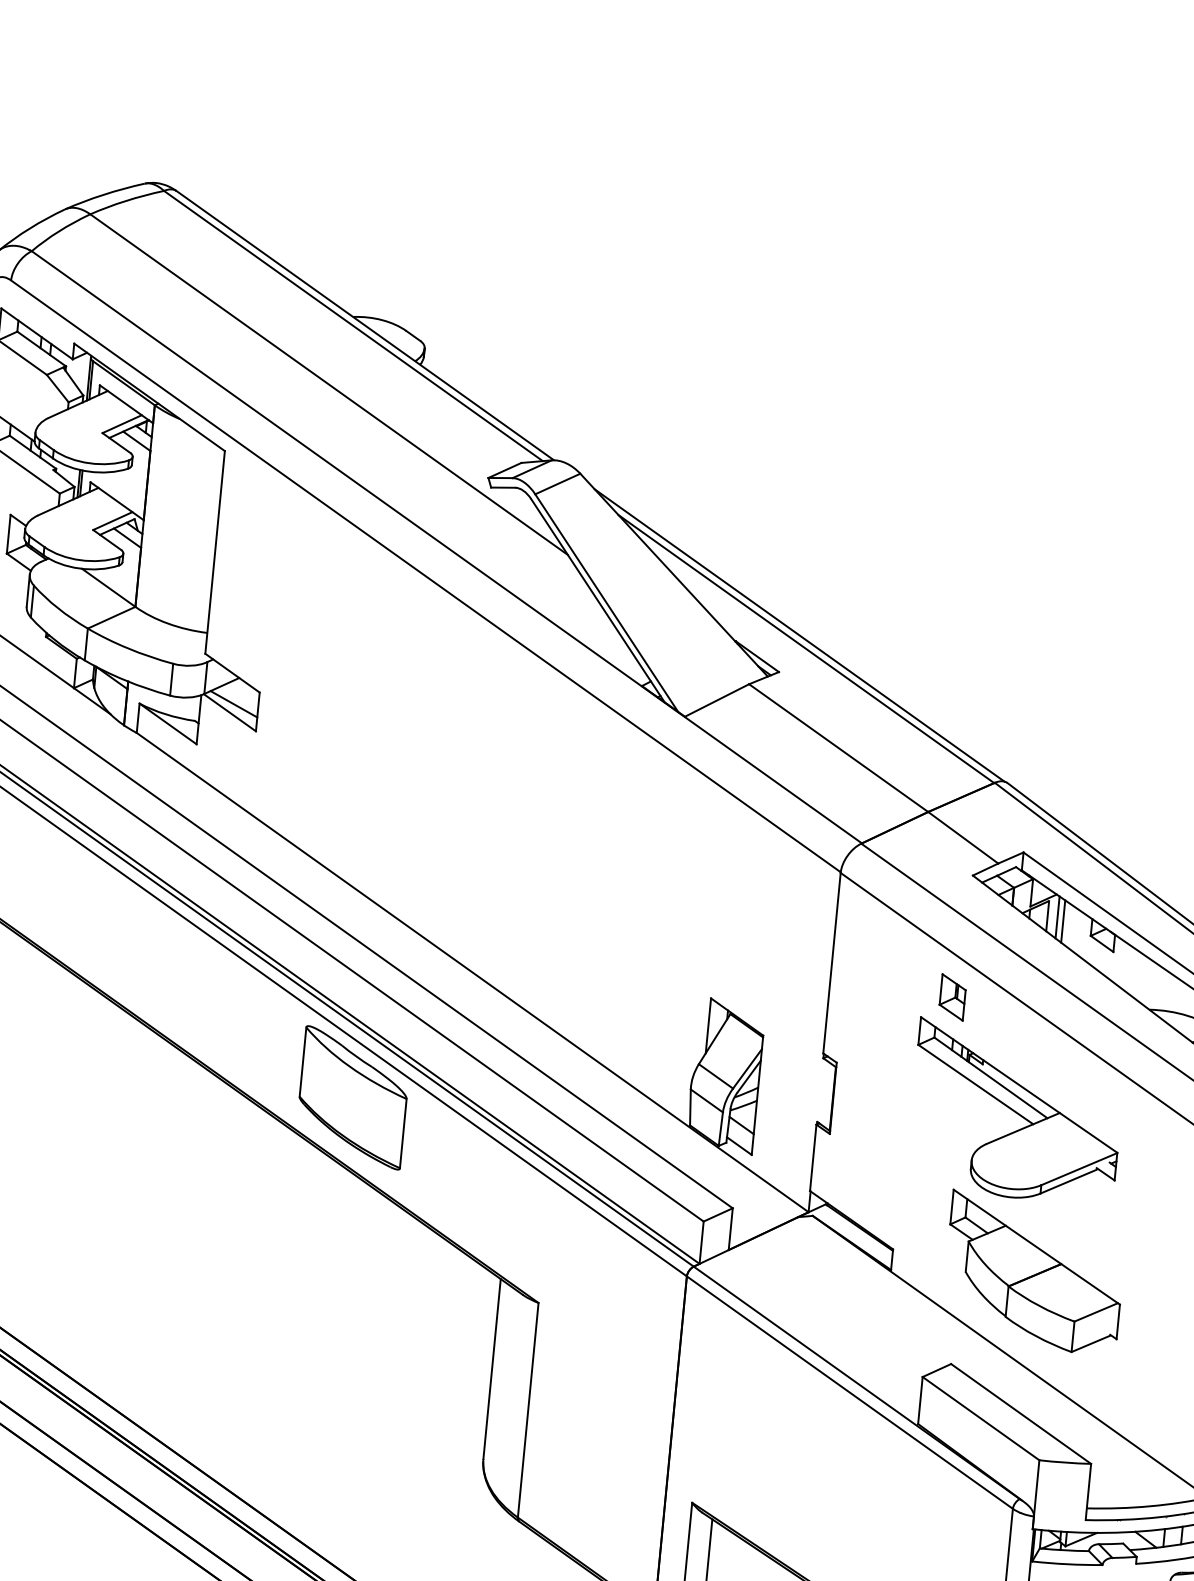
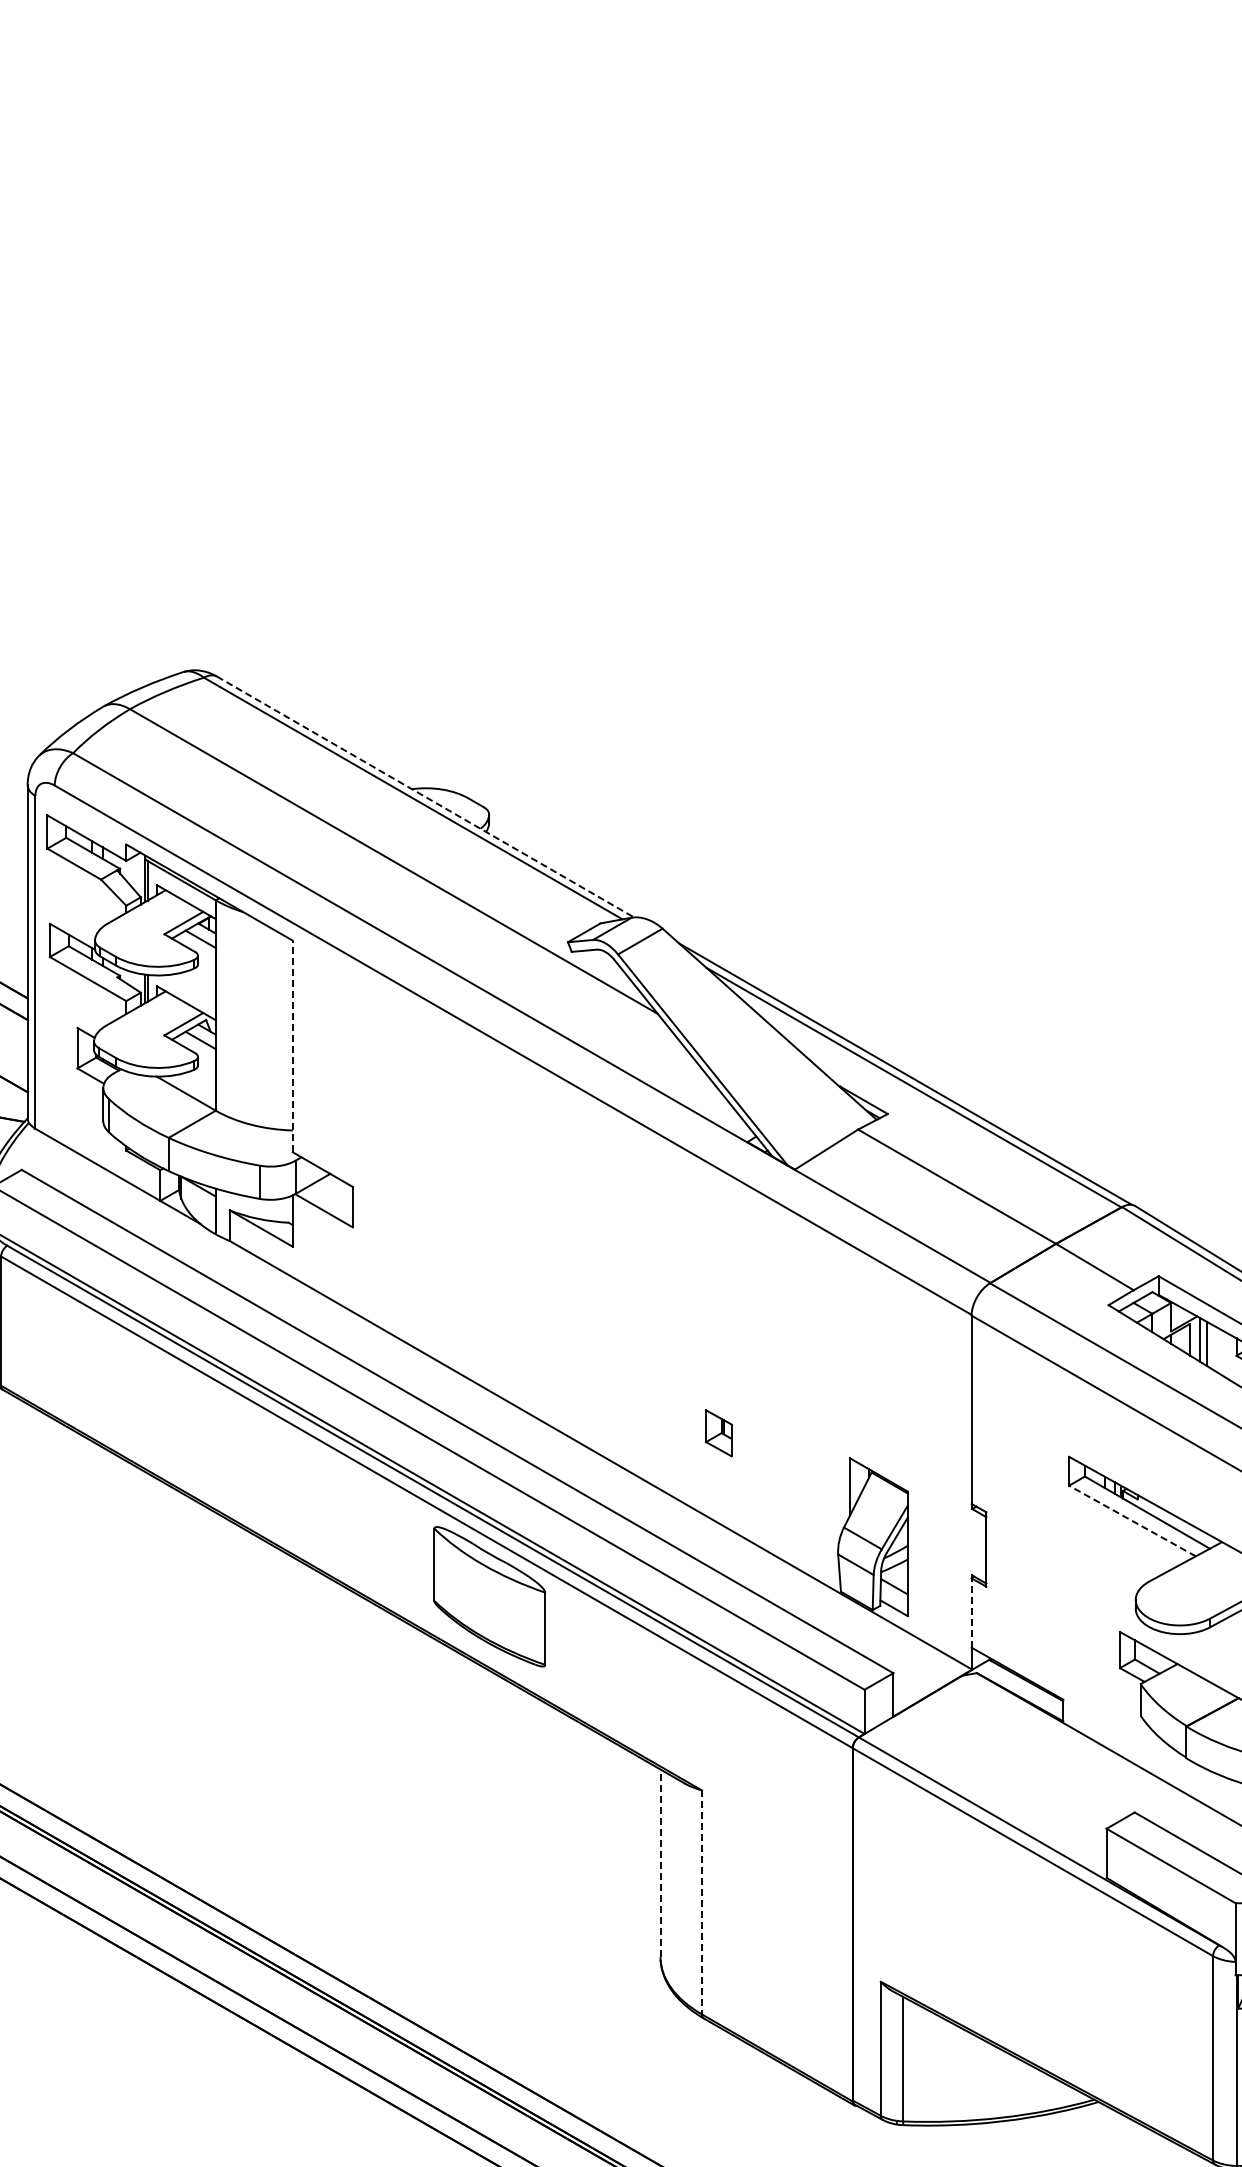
line: (365, 325) -> (425, 796), solid -> dashed
line: (214, 552) -> (292, 1046), solid -> dashed
line: (233, 704) -> (326, 1201), removed
part: (952, 997) -> (718, 1433), moved
line: (975, 1085) -> (1132, 1521), solid -> dashed
line: (813, 1158) -> (971, 1613), solid -> dashed
line: (492, 1369) -> (660, 1863), solid -> dashed
line: (527, 1410) -> (701, 1902), solid -> dashed

